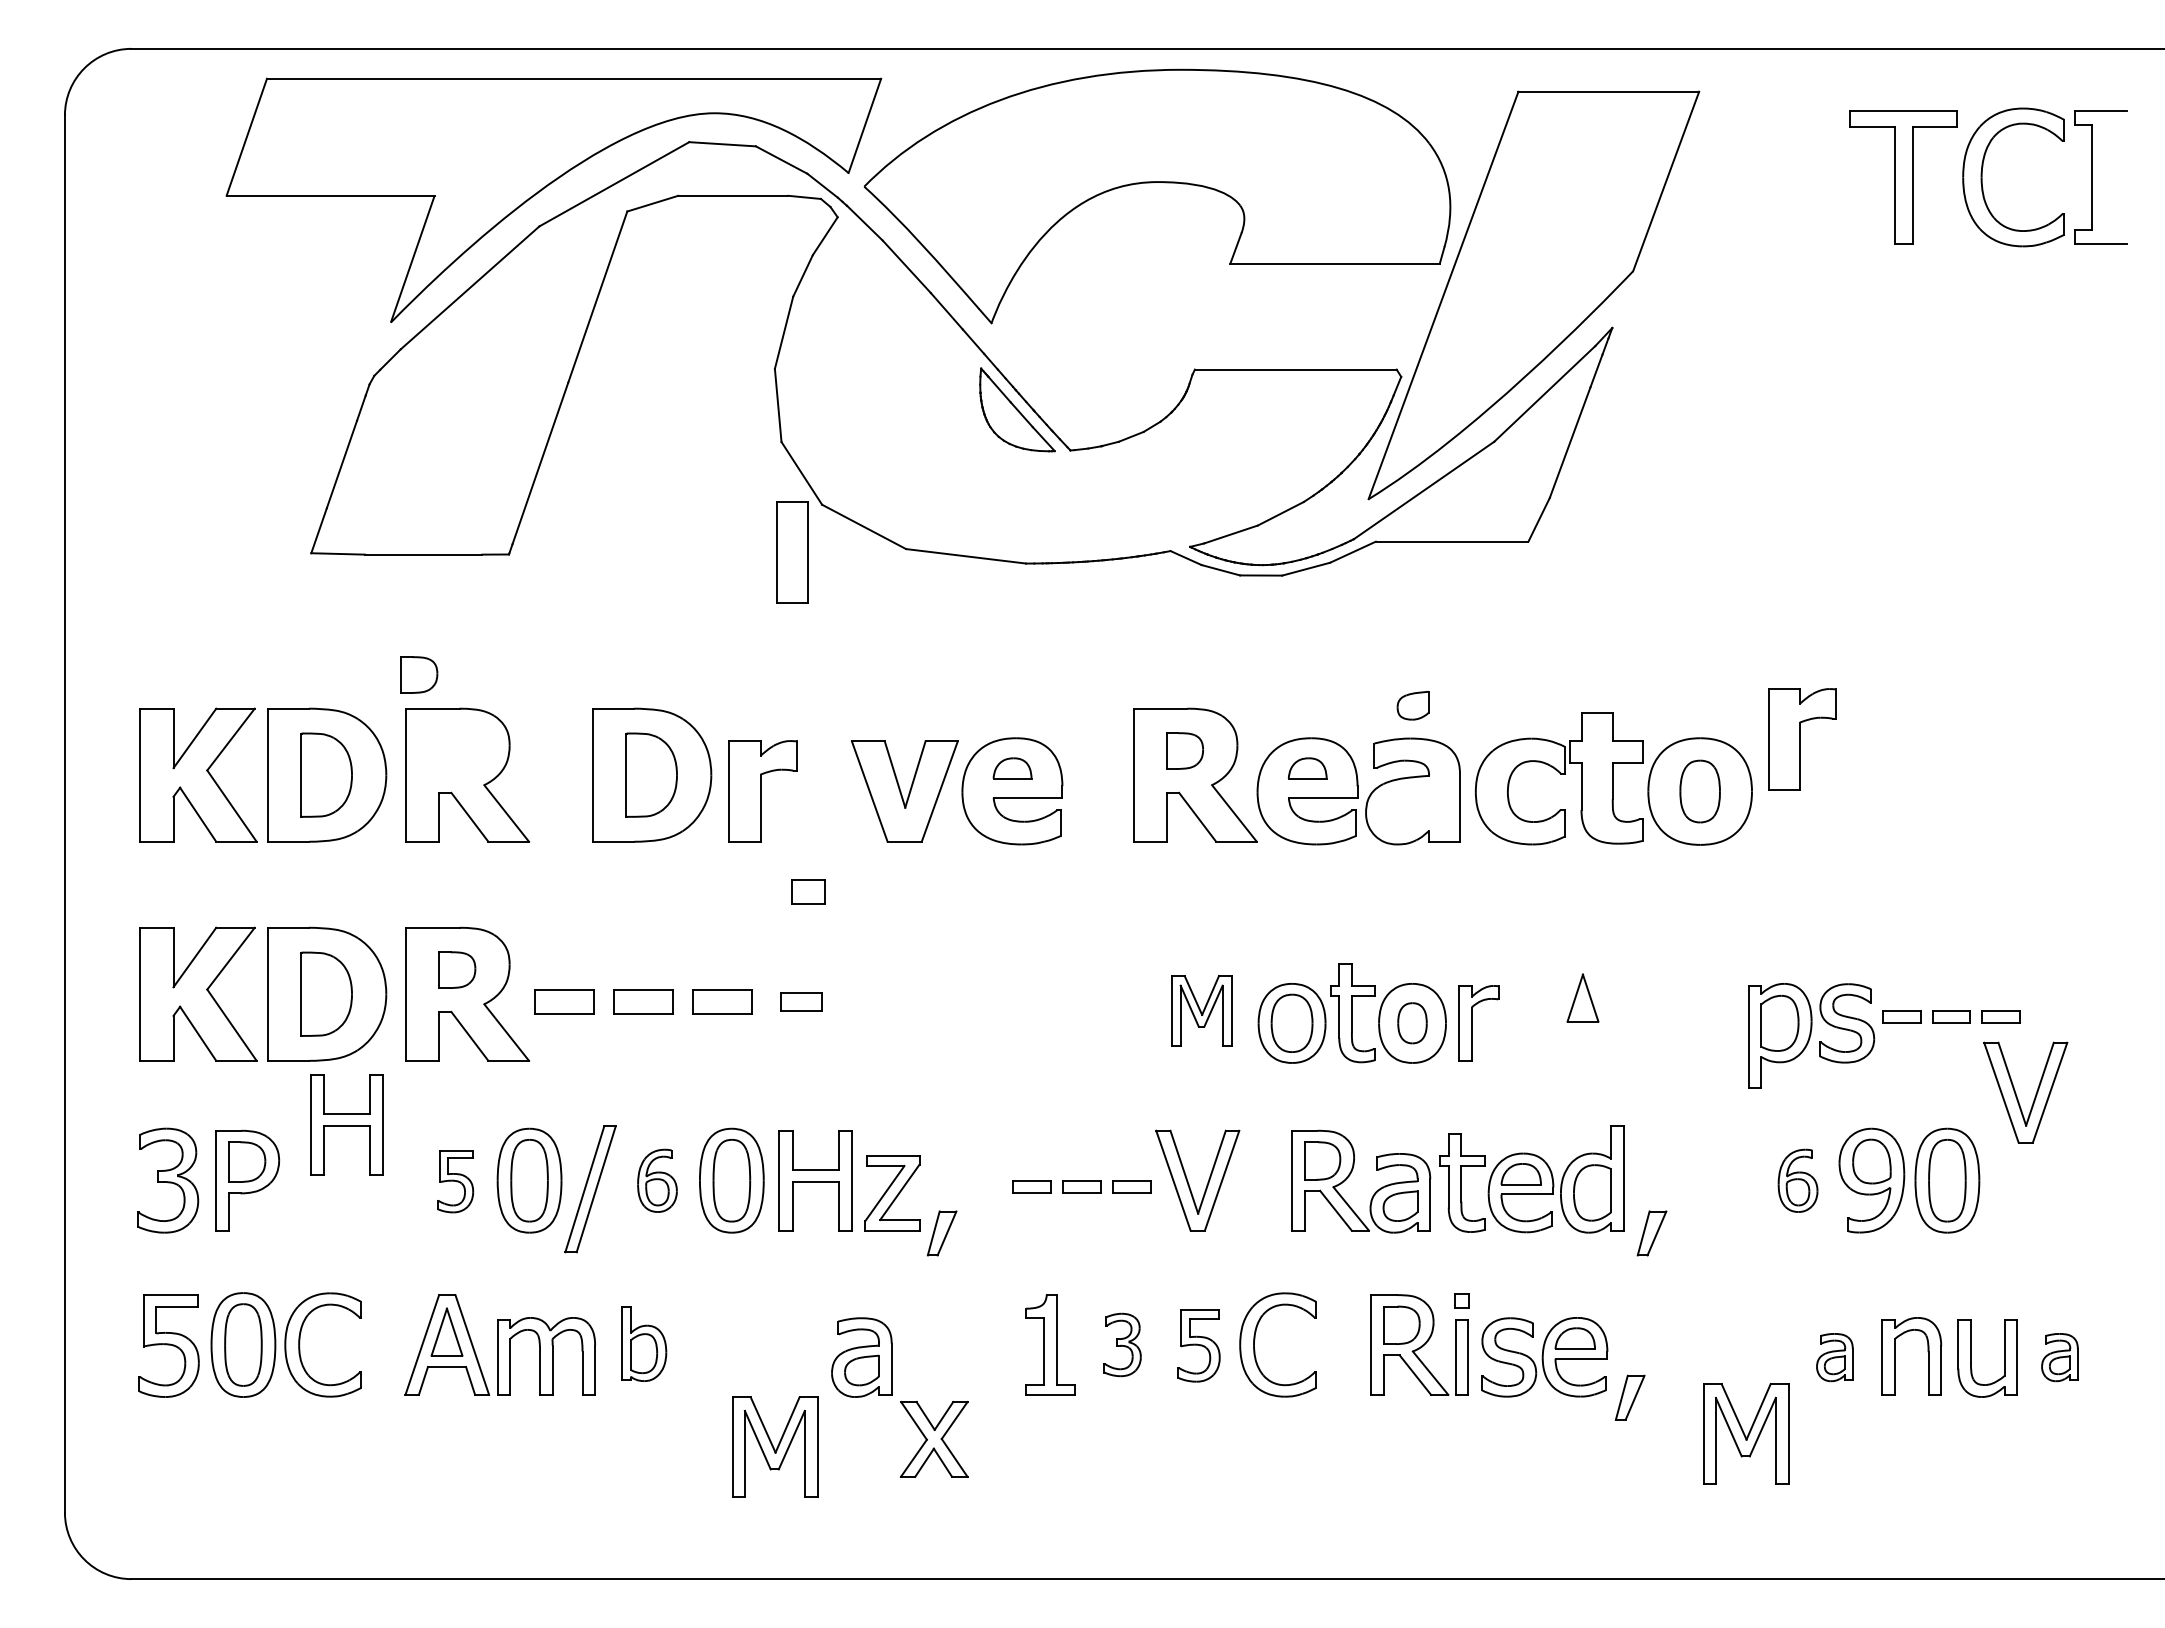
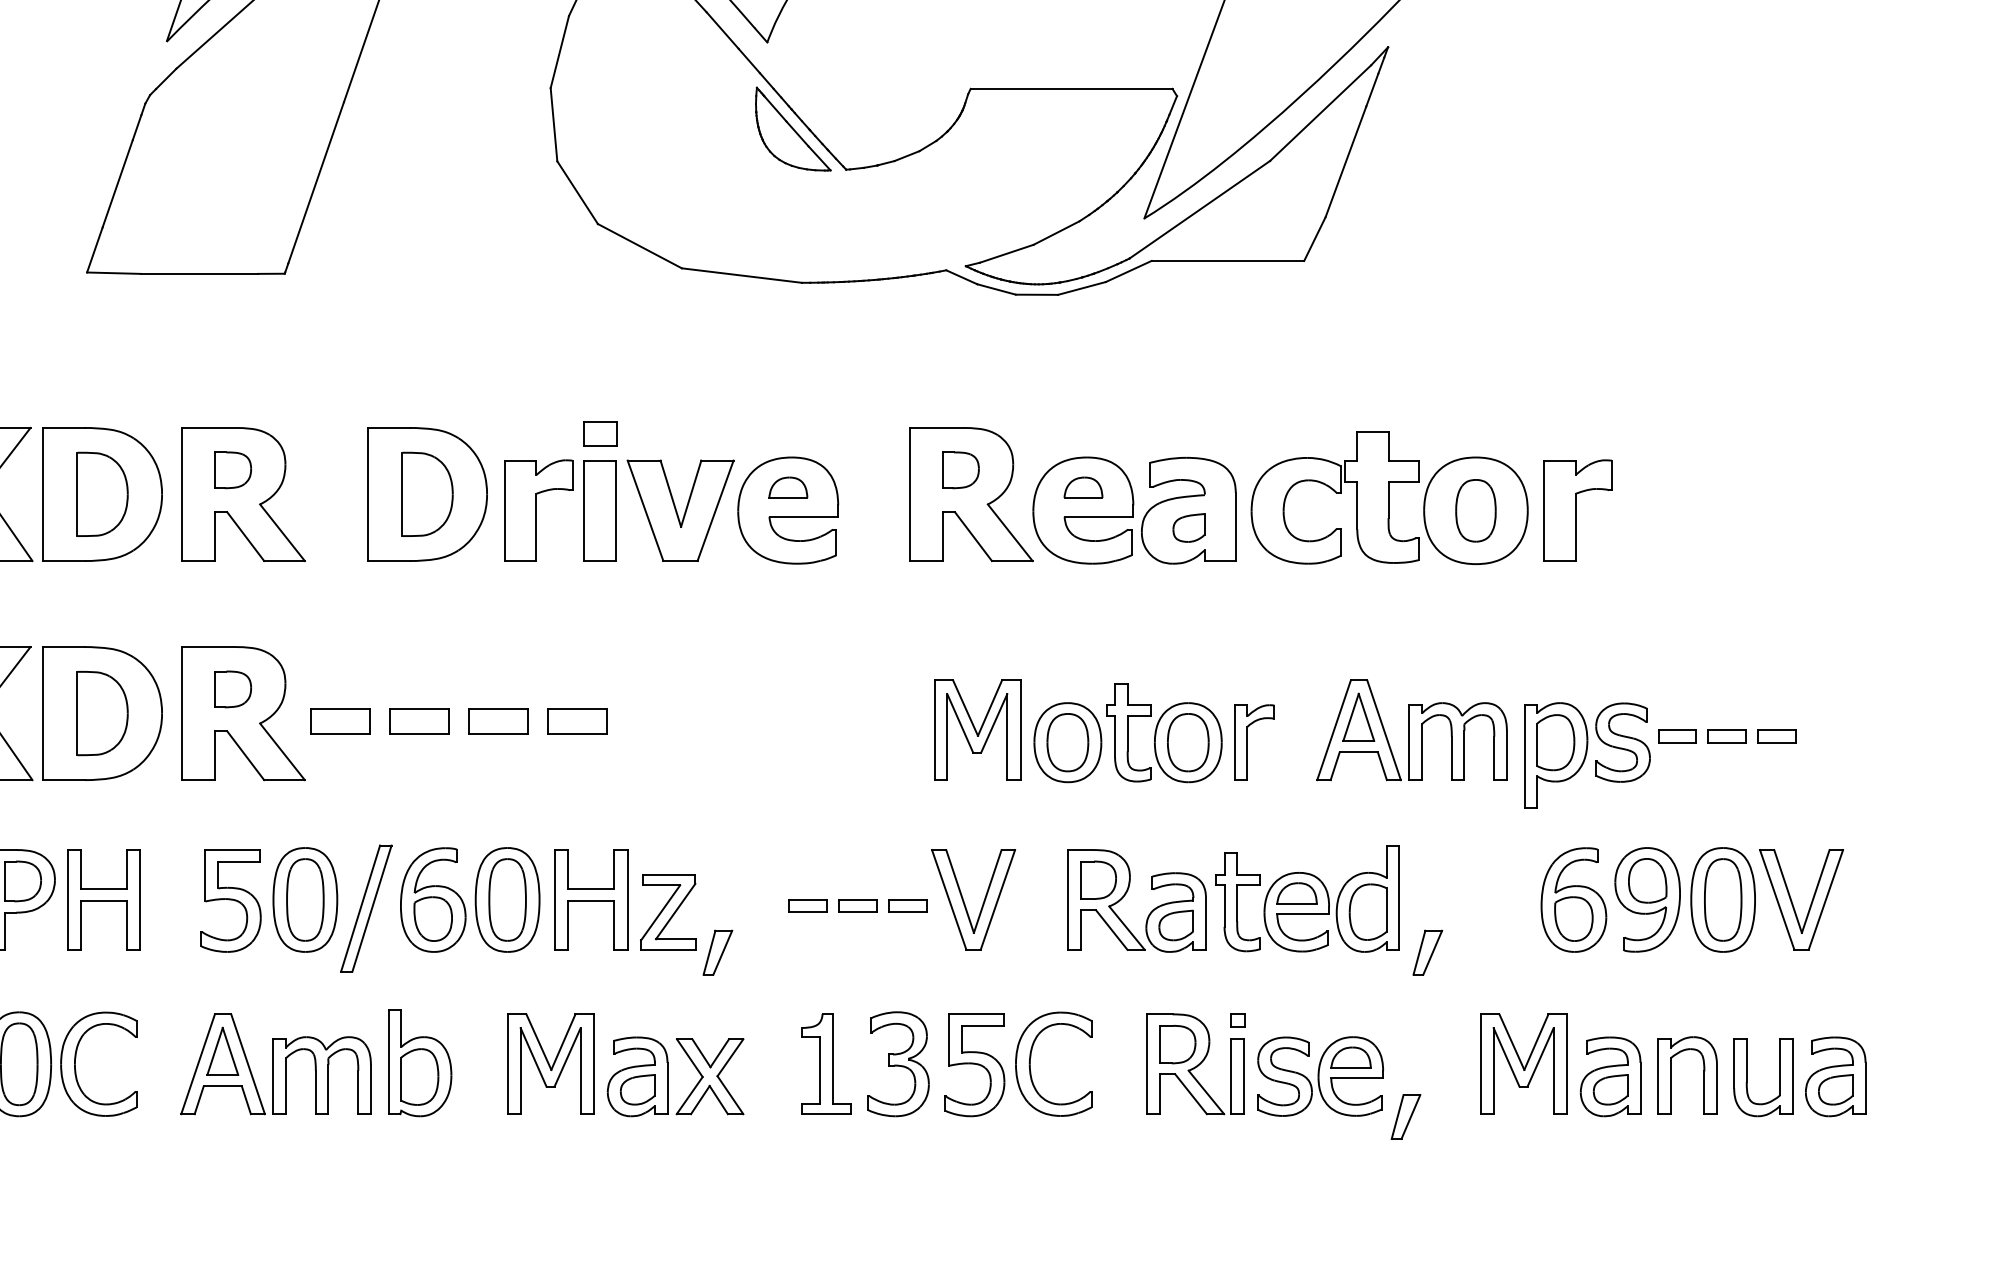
part: (792, 552) -> (600, 510), moved
part: (419, 674) -> (233, 469), moved
part: (1412, 705) -> (1188, 527), moved
part: (1802, 739) -> (1578, 510), moved
part: (808, 891) -> (600, 433), moved
part: (801, 1001) -> (577, 720), size x1.43
part: (1201, 1010) -> (977, 729), size x1.43
part: (1635, 1010) -> (1411, 729), added
part: (1412, 1022) -> (1188, 741), size x1.43
part: (2017, 1096) -> (1793, 903), moved
part: (346, 1124) -> (103, 899), moved
part: (657, 1180) -> (433, 899), size x1.67
part: (1797, 1180) -> (1573, 899), size x1.67
part: (455, 1181) -> (231, 900), size x1.67
part: (644, 1343) -> (420, 1062), size x1.43
part: (1122, 1344) -> (898, 1063), size x1.67
part: (1198, 1345) -> (974, 1064), size x1.43
part: (1834, 1357) -> (1610, 1076), size x1.67
part: (2059, 1357) -> (1835, 1076), size x1.67
part: (1746, 1433) -> (1524, 1063), moved
part: (934, 1439) -> (710, 1076), moved
part: (775, 1446) -> (551, 1063), moved

